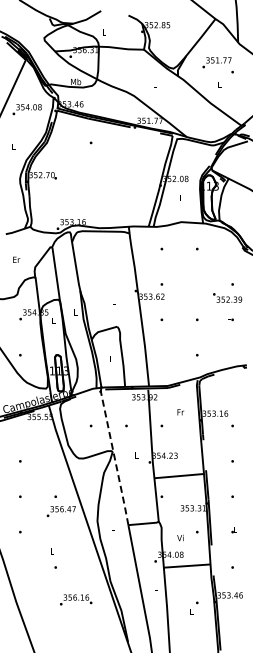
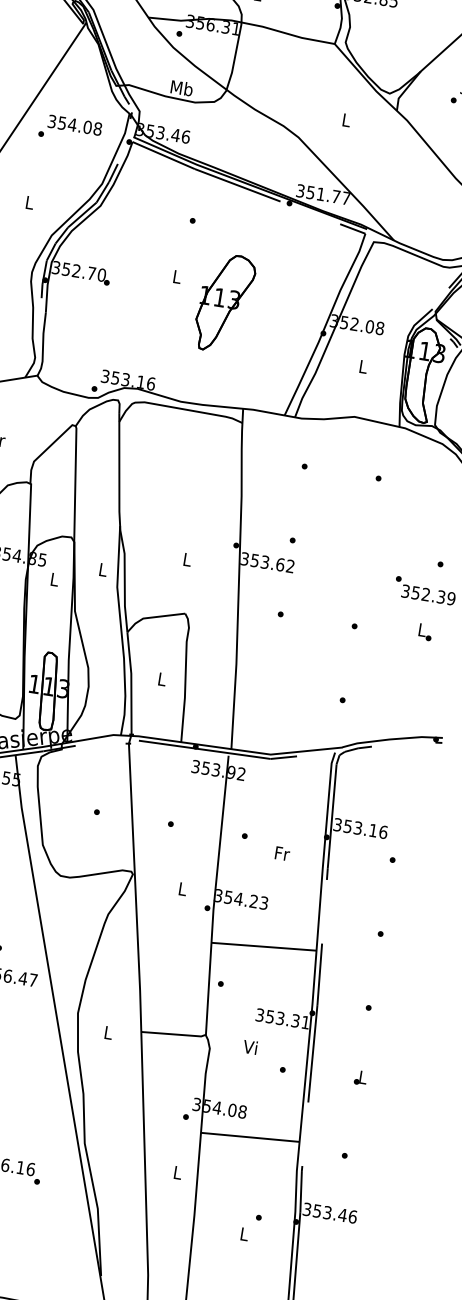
part: (112, 178) -> (225, 302), added
text: (180, 412) -> (281, 853), moved
line: (114, 459) -> (134, 890), dashed -> solid
text: (180, 537) -> (250, 1046), moved

